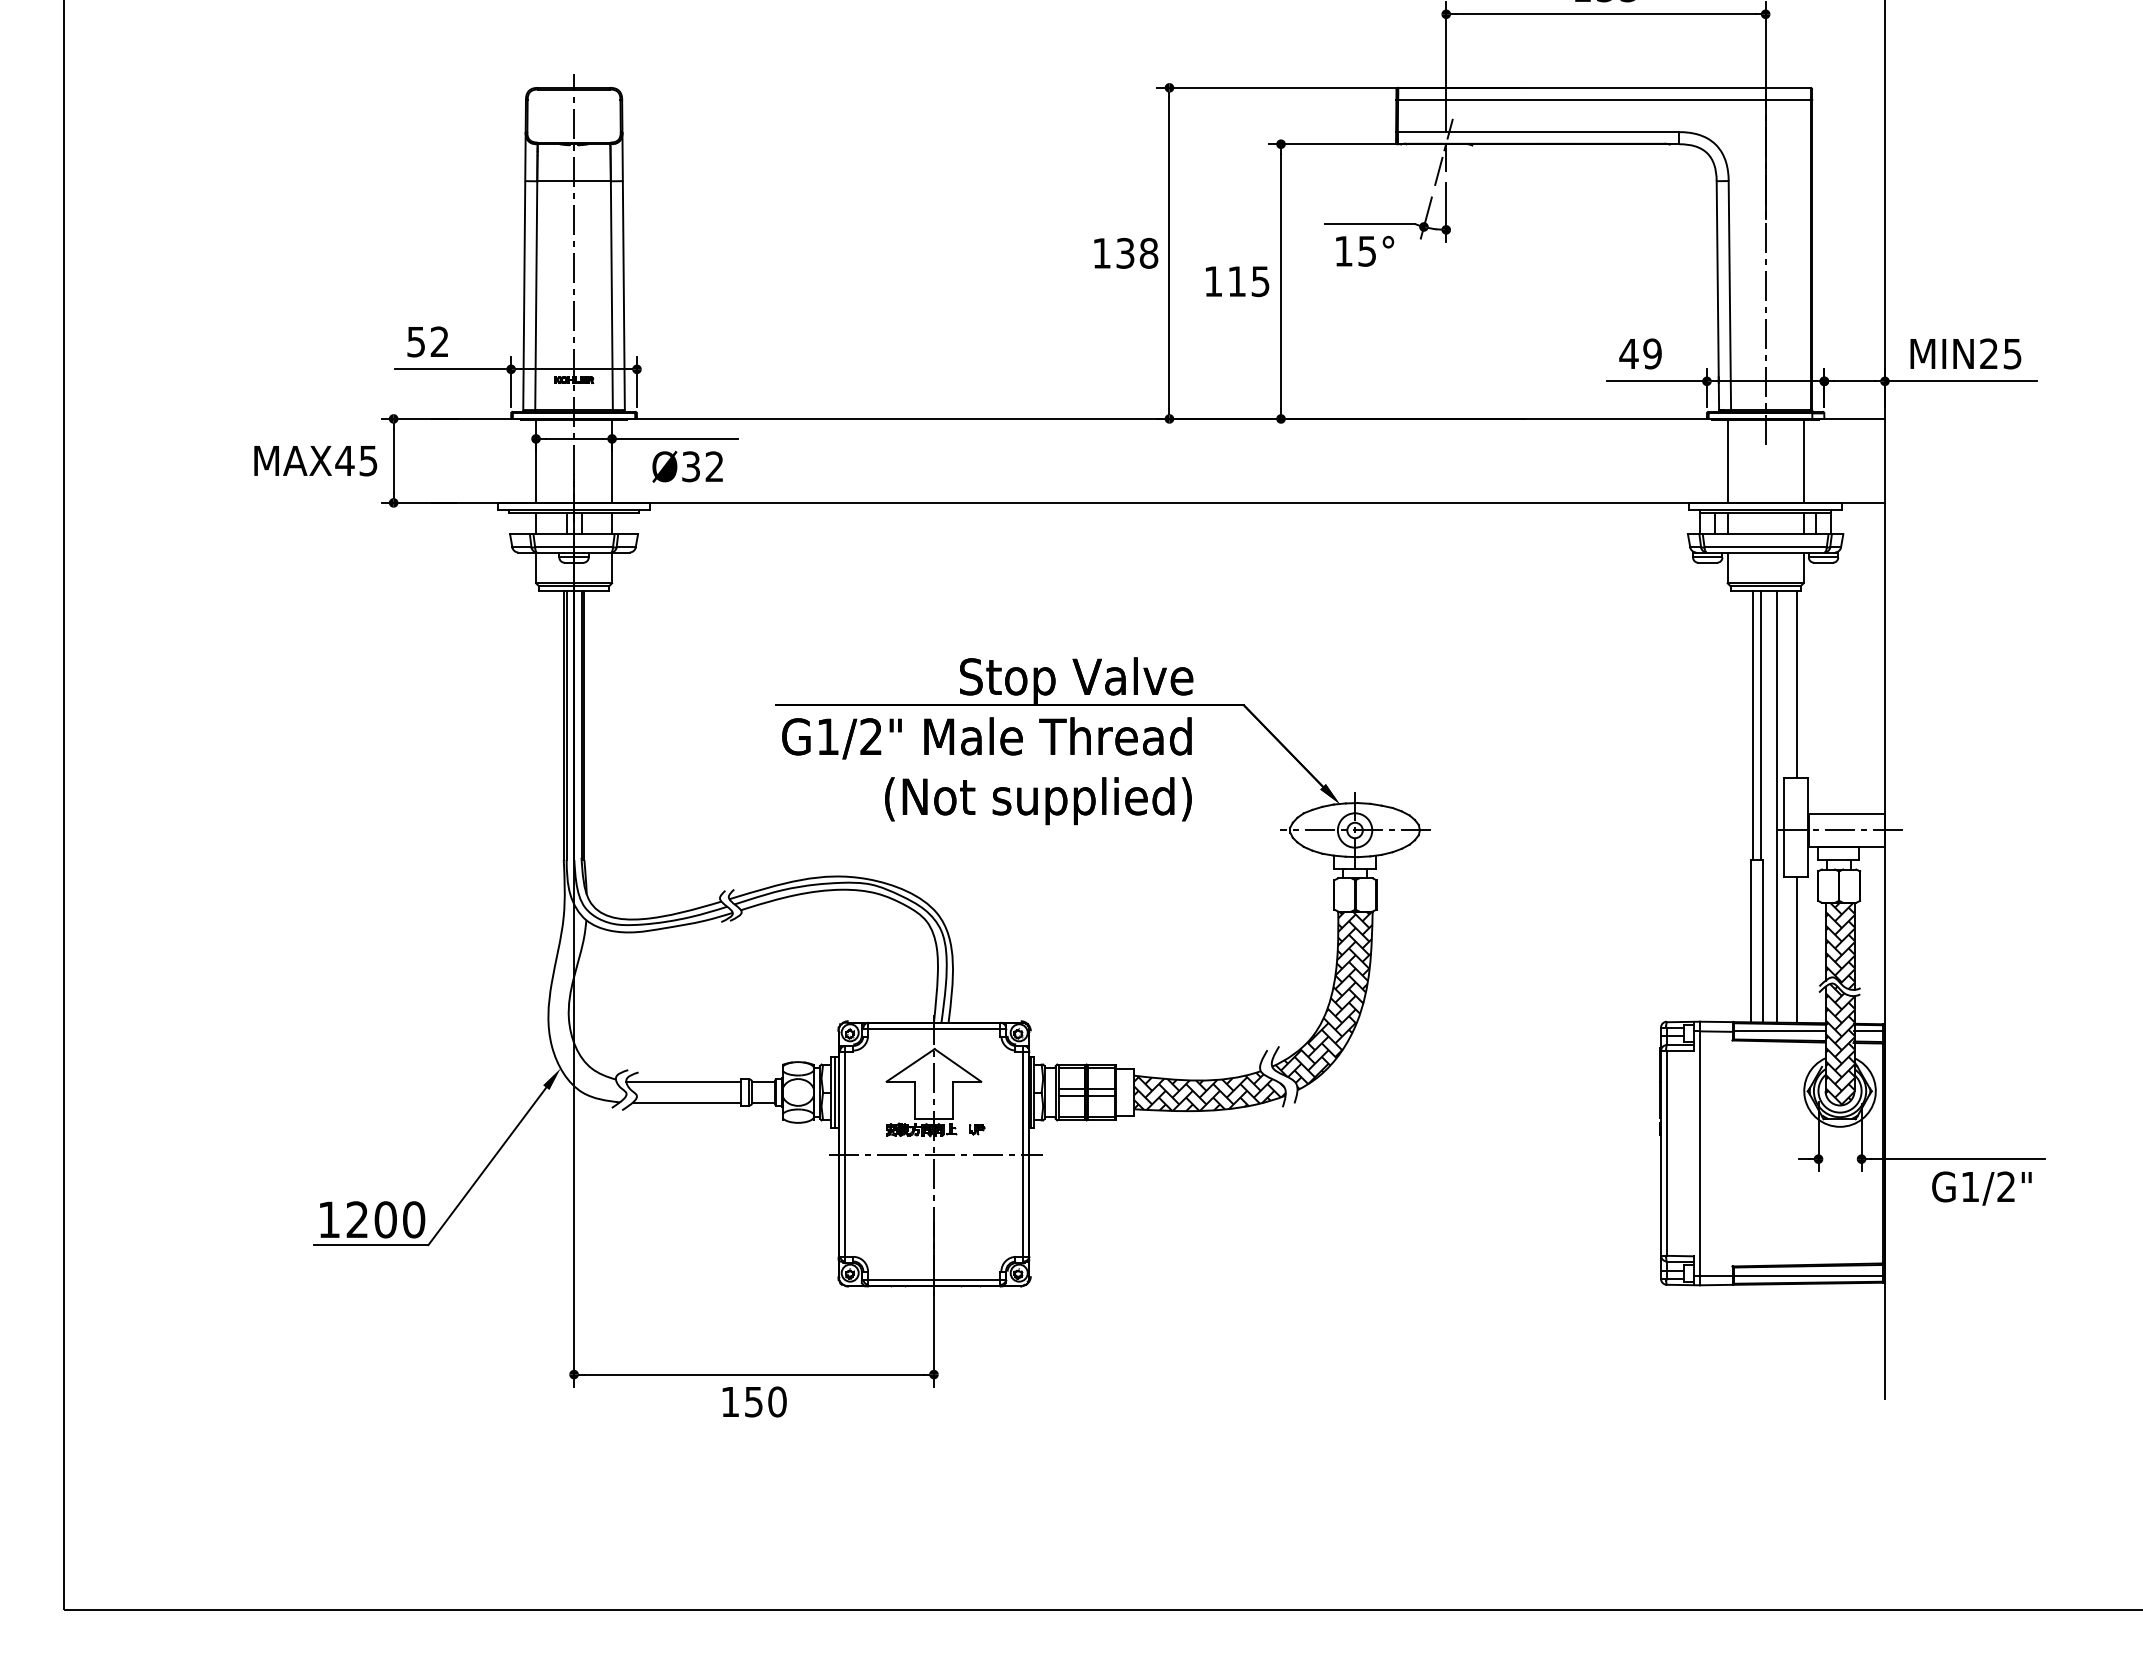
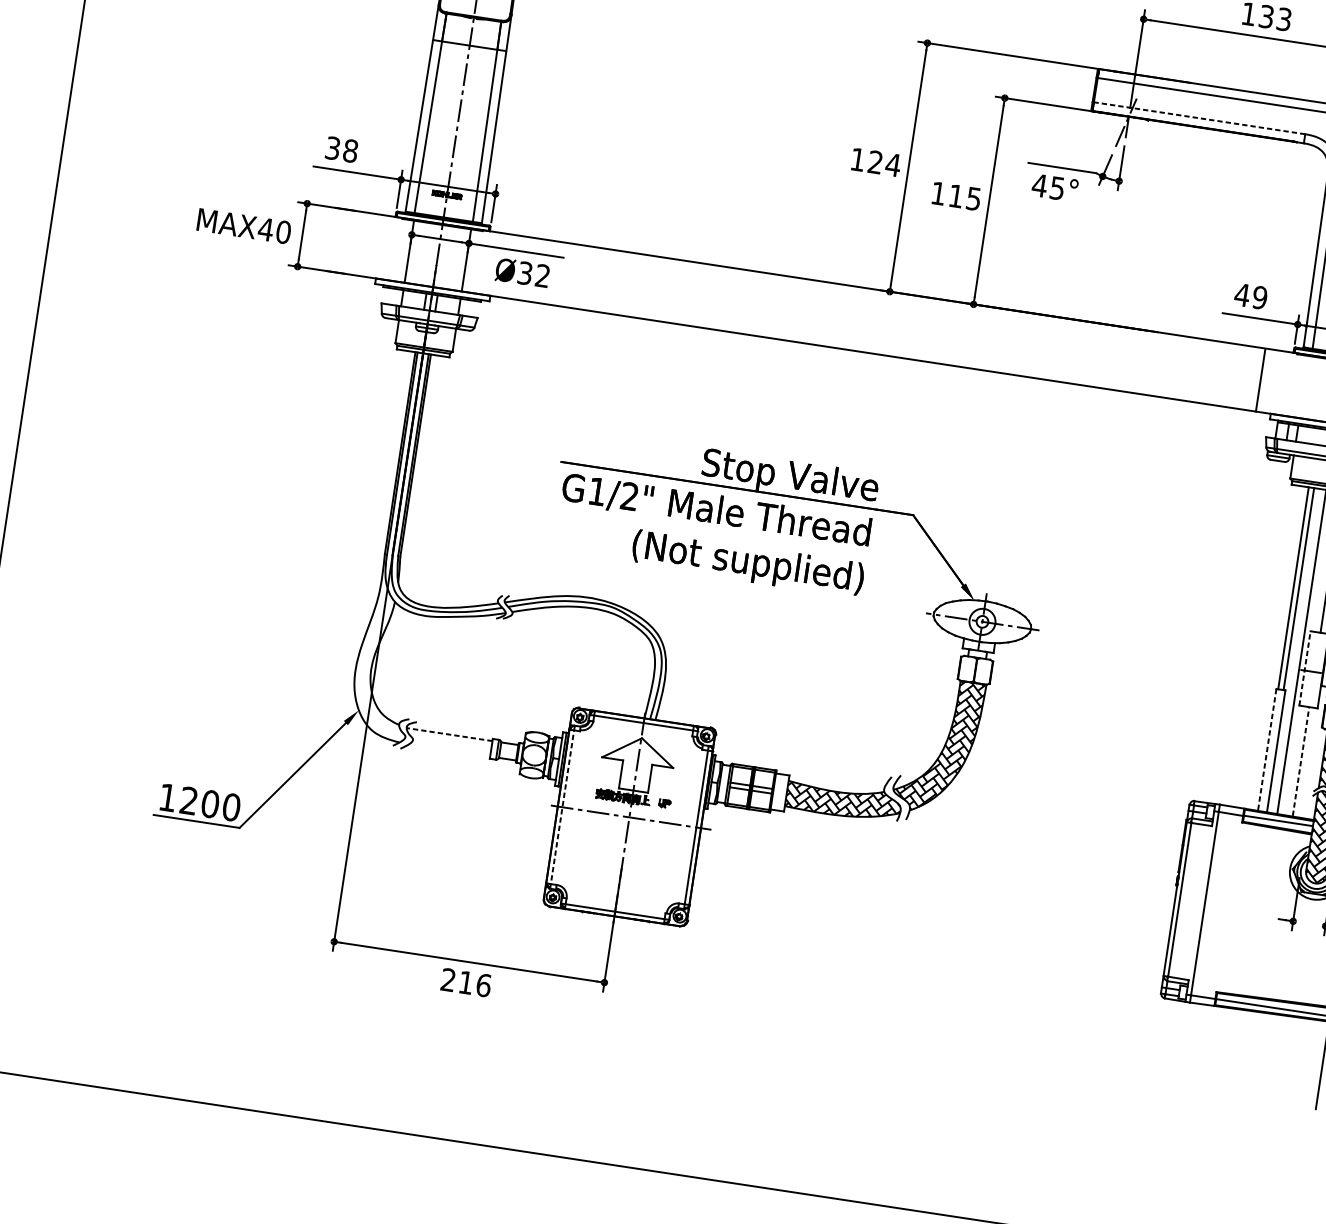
line: (1538, 132) -> (1199, 118), solid -> dashed
text: (1343, 251) -> (1039, 185), 15° -> 45°
text: (1137, 252) -> (884, 163), 138 -> 124
text: (428, 341) -> (342, 149), 52 -> 38
text: (368, 460) -> (283, 231), MAX45 -> MAX40
line: (1727, 461) -> (1260, 380), moved
line: (1784, 827) -> (1305, 668), solid -> dashed
line: (1750, 941) -> (1266, 750), solid -> dashed
line: (1797, 949) -> (1301, 761), solid -> dashed
line: (683, 1082) -> (449, 734), solid -> dashed
line: (686, 1102) -> (449, 750), removed
line: (844, 1154) -> (562, 807), solid -> dashed
text: (753, 1401) -> (465, 982), 150 -> 216

